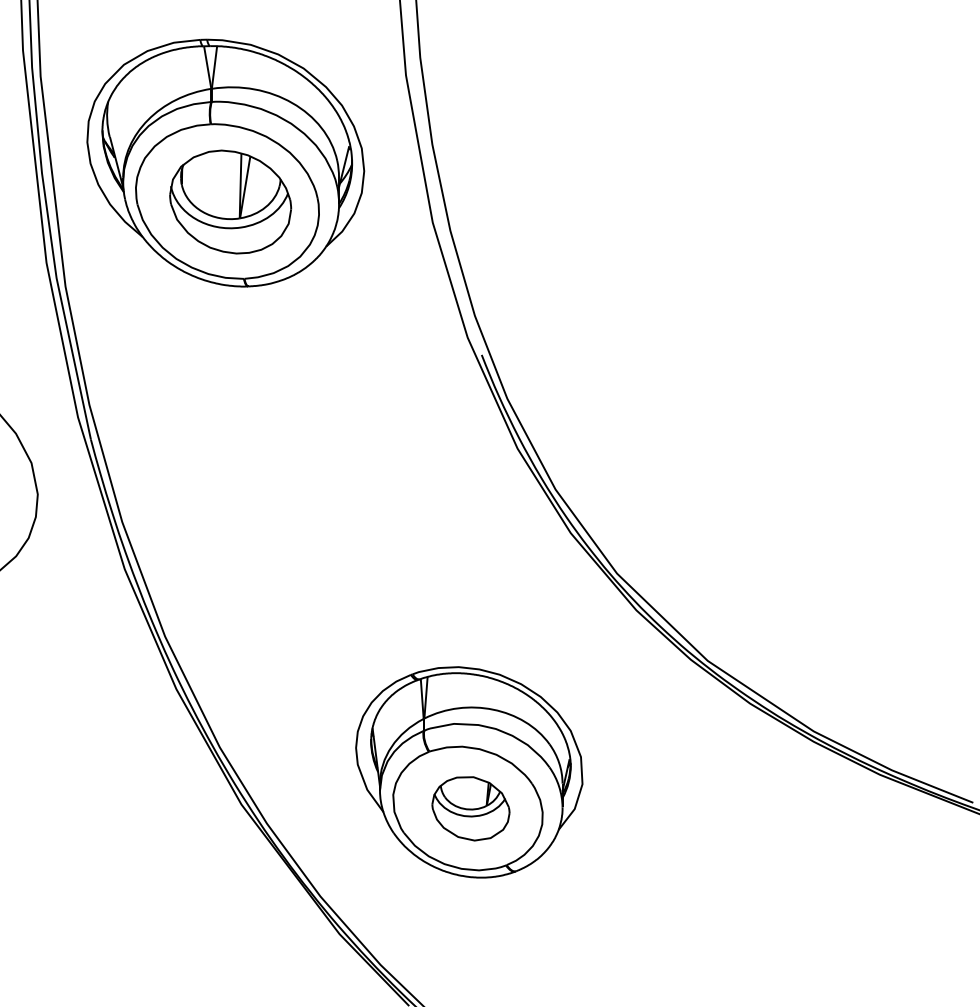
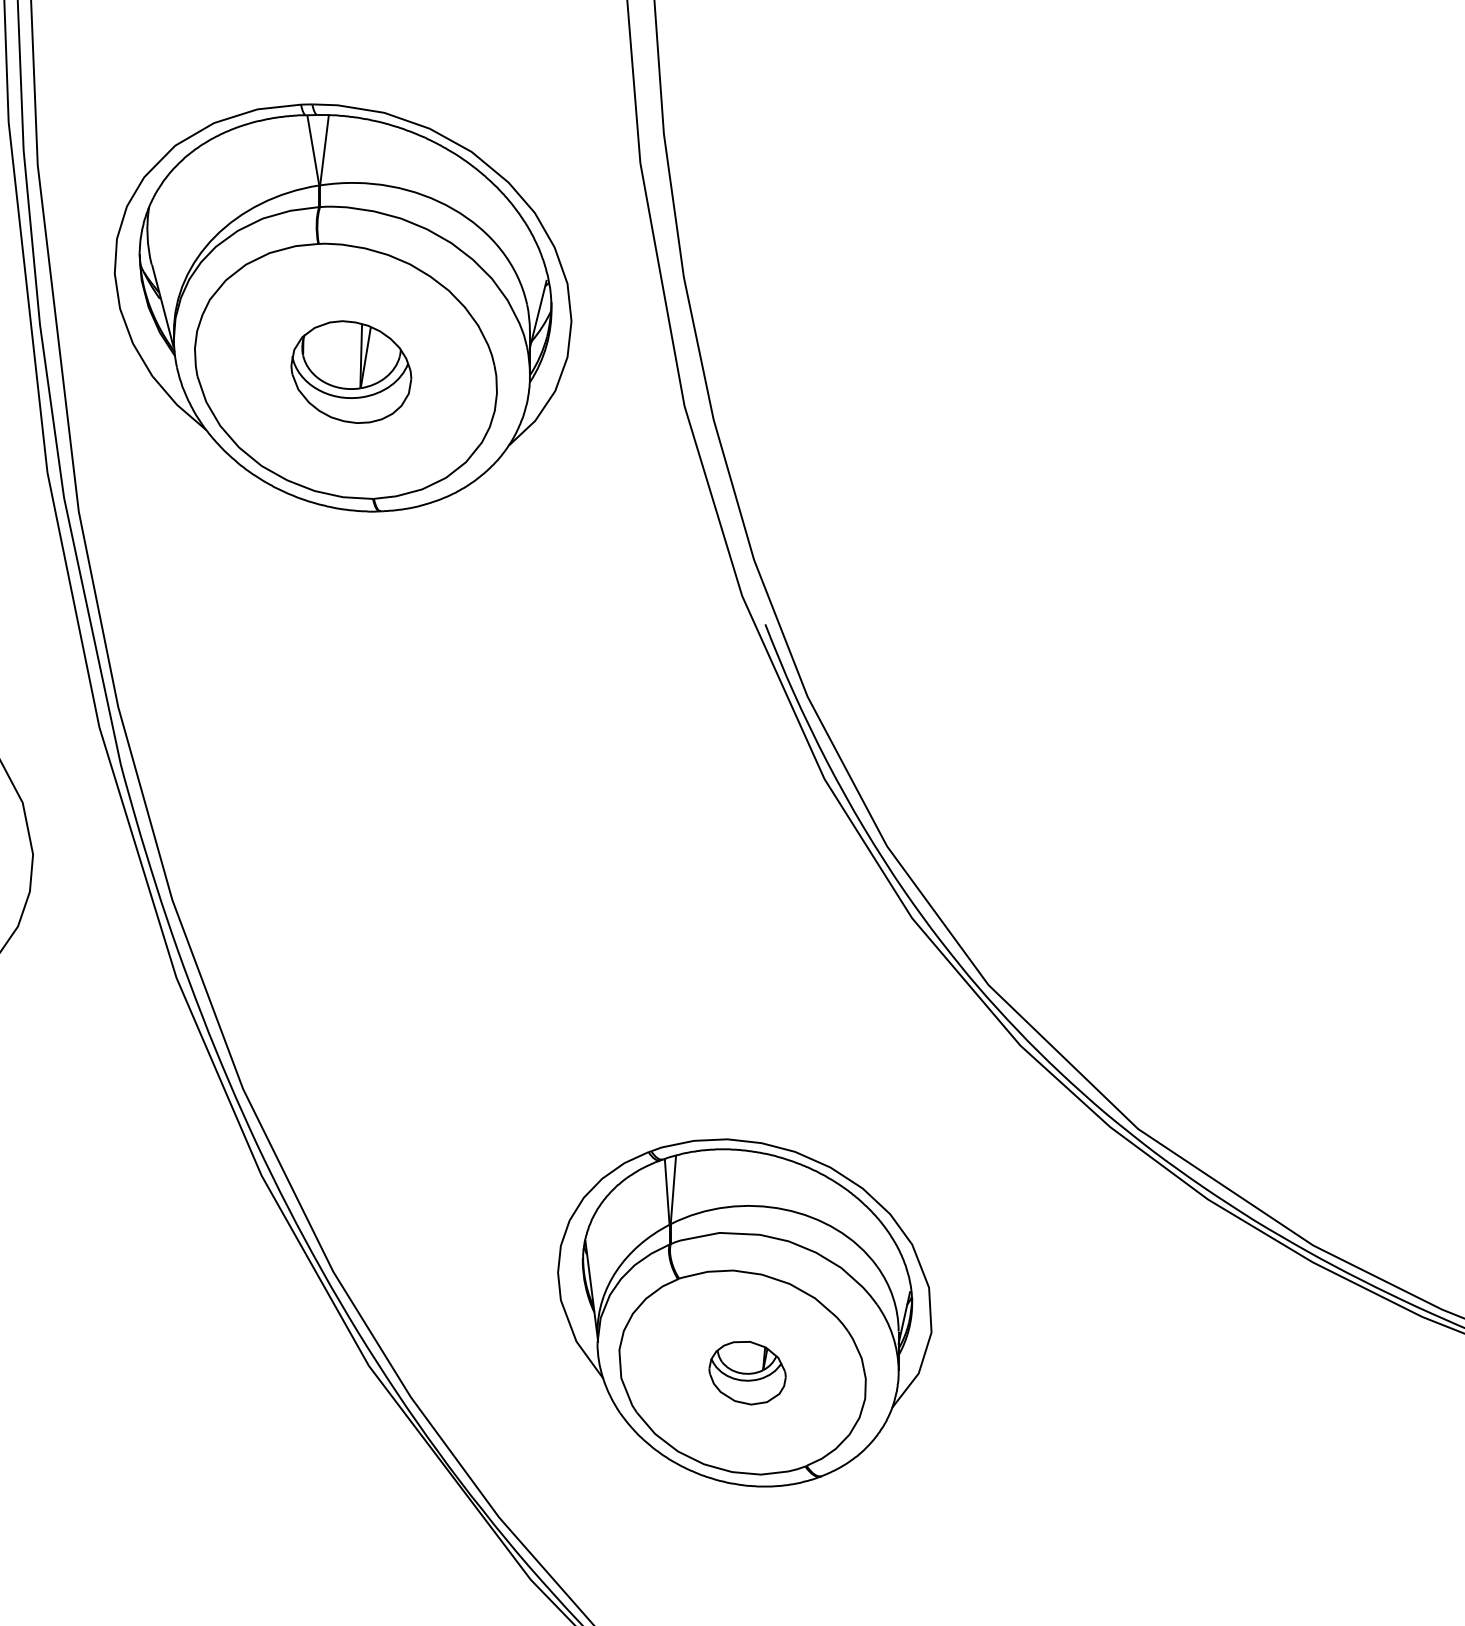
part: (230, 201) -> (350, 371), size x0.6
part: (470, 808) -> (746, 1372), size x0.6

